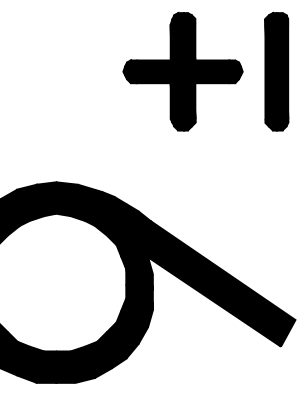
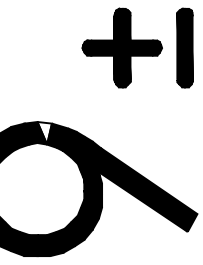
fill: (66, 199) -> (44, 133), removed

